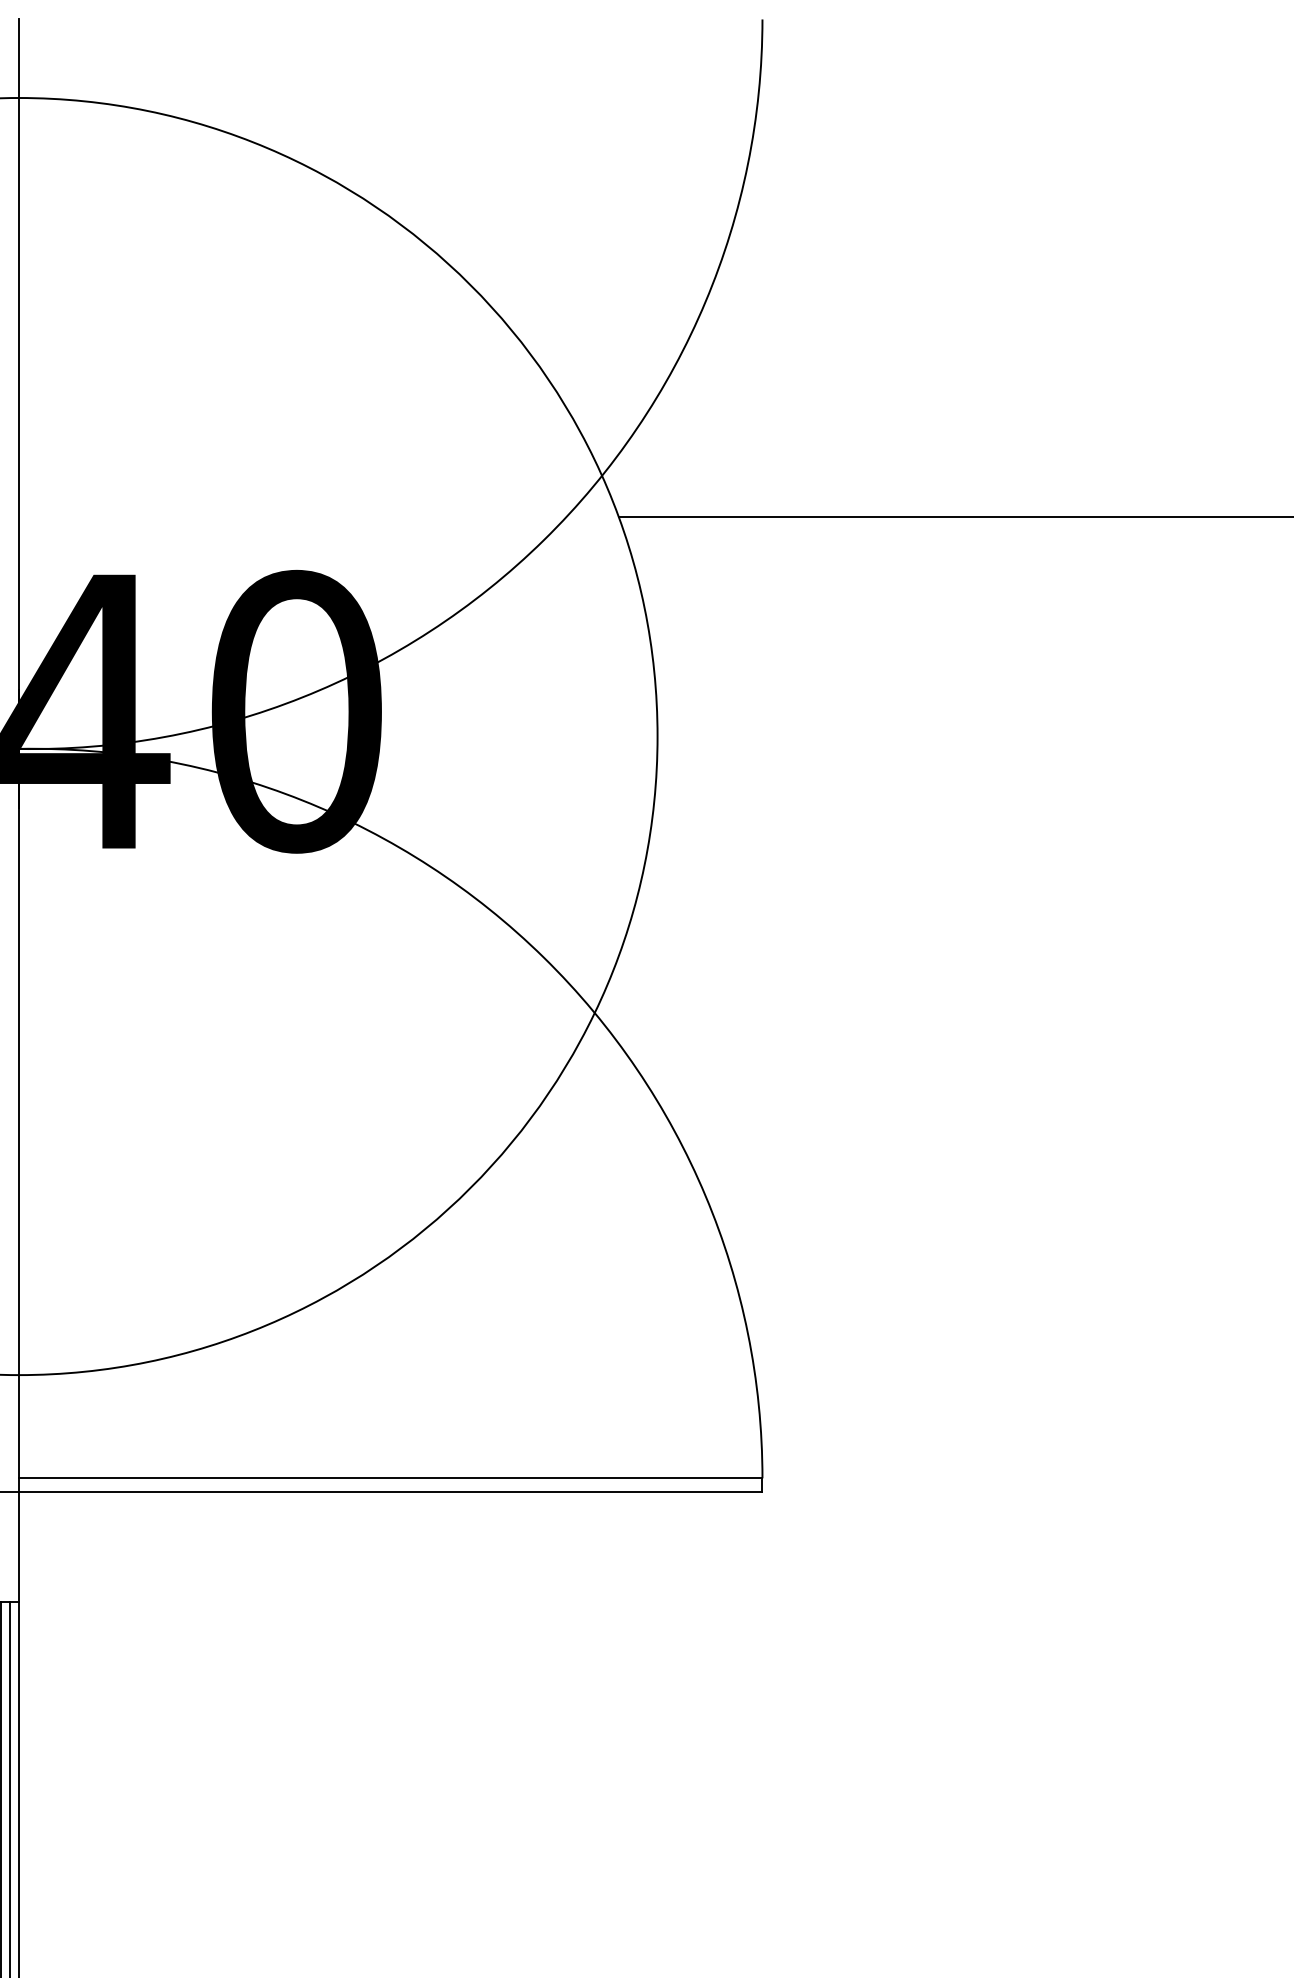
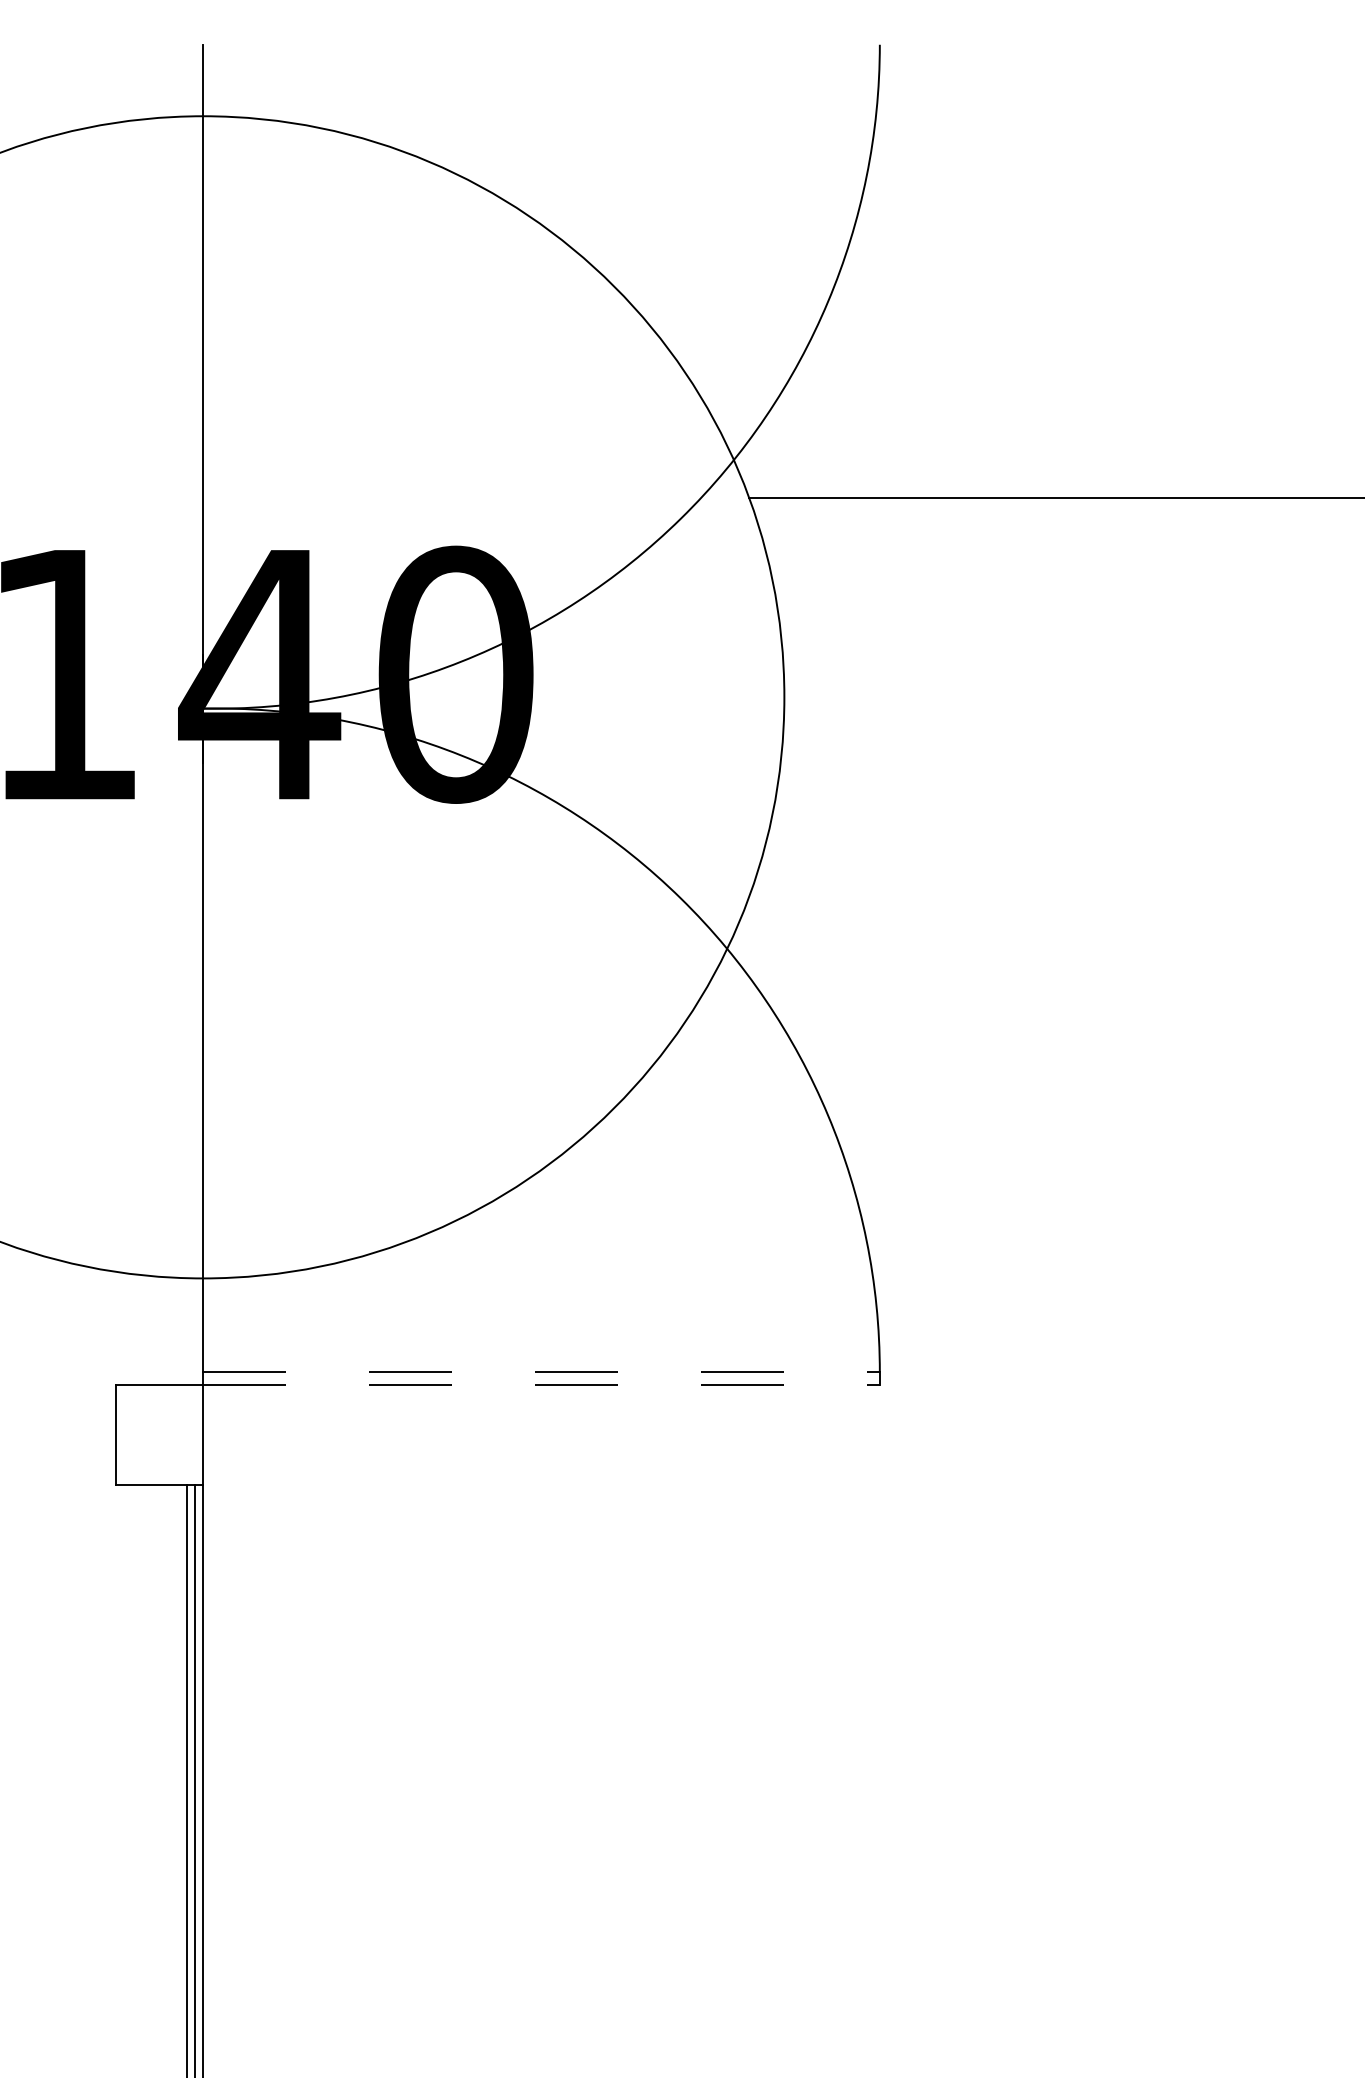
line: (390, 1478) -> (541, 1372), solid -> dashed
line: (390, 1492) -> (541, 1385), solid -> dashed

